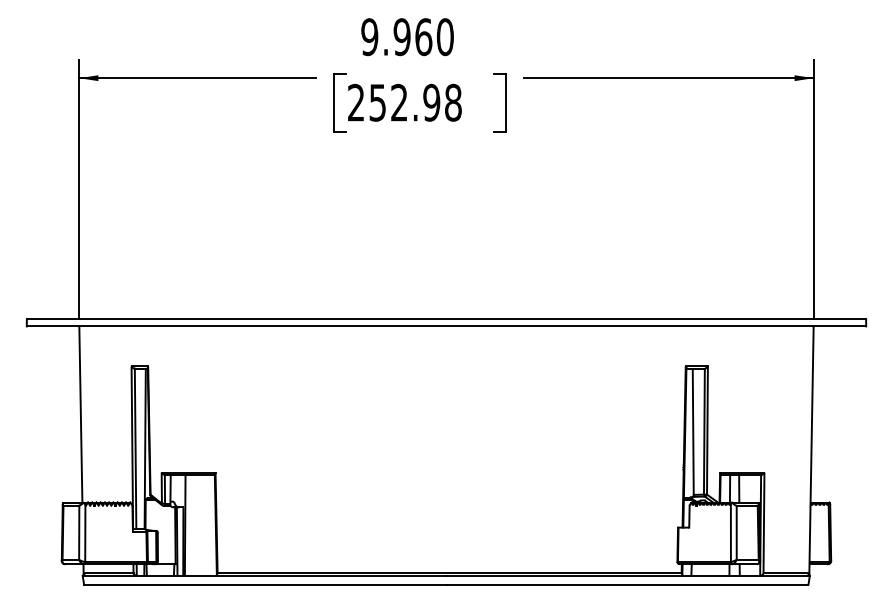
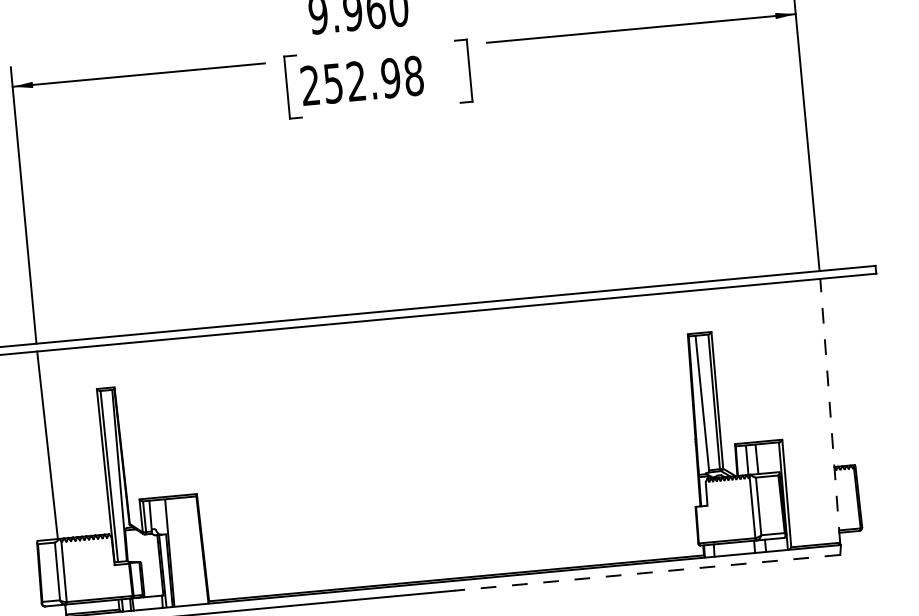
line: (811, 449) -> (830, 410), solid -> dashed
line: (627, 584) -> (647, 572), solid -> dashed

